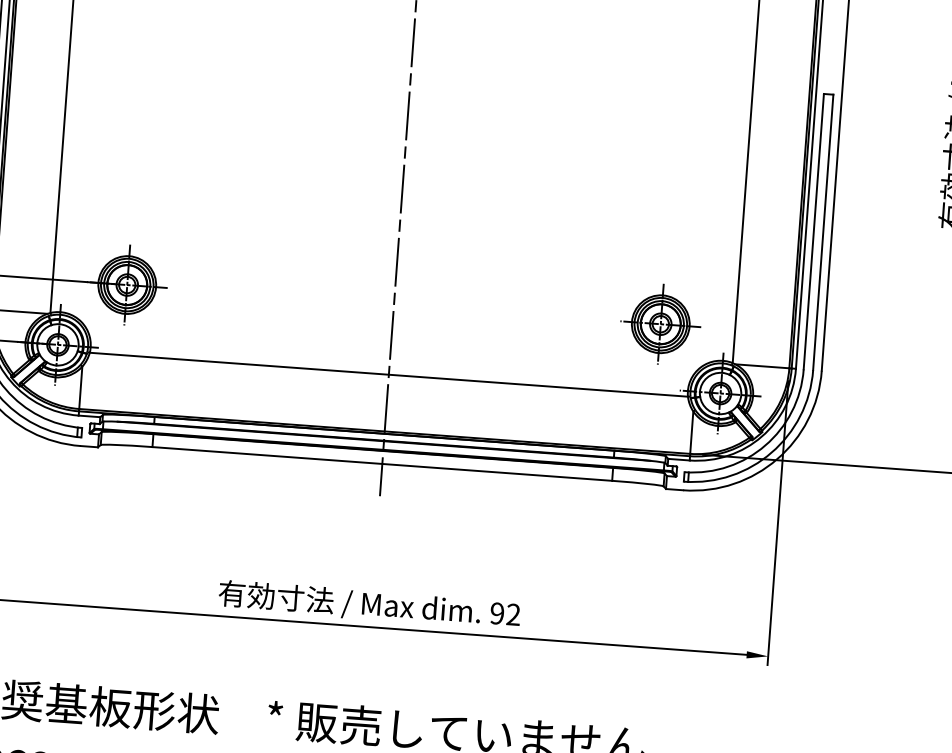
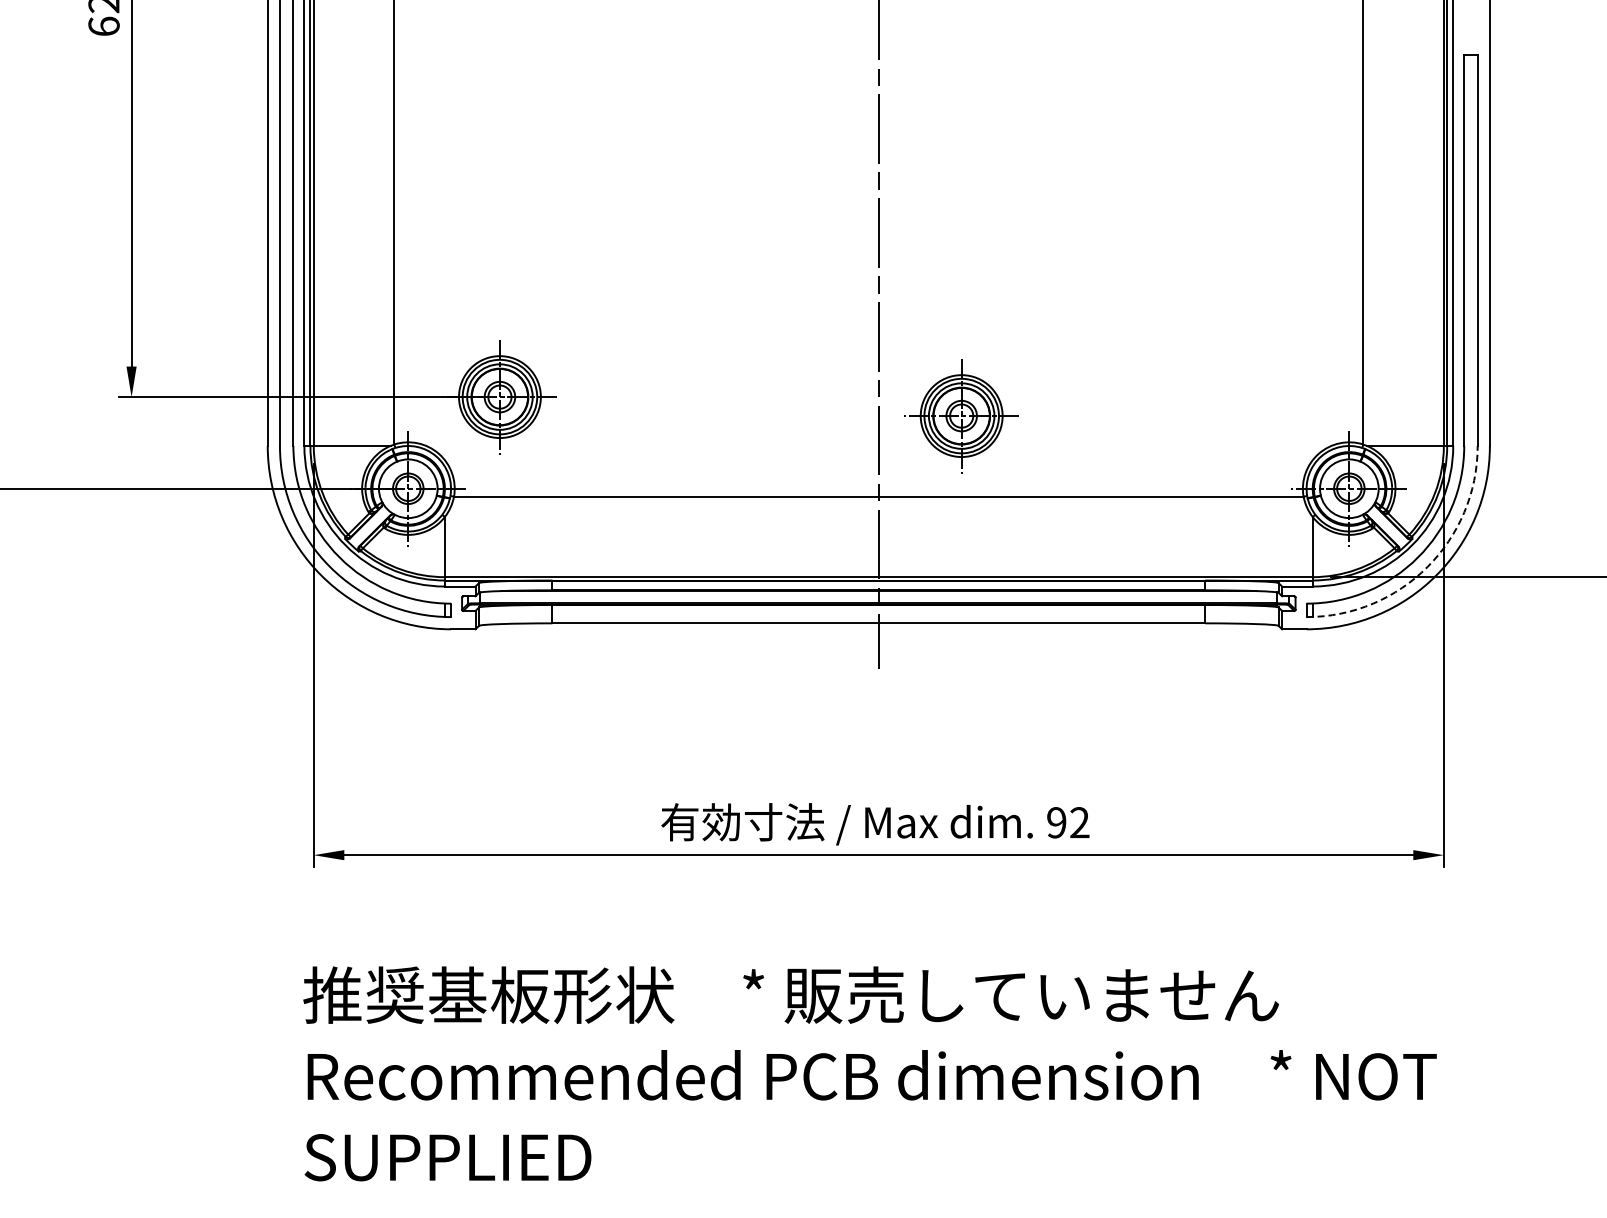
part: (660, 324) -> (961, 416), moved
arc: (771, 452) -> (1427, 566), solid -> dashed

